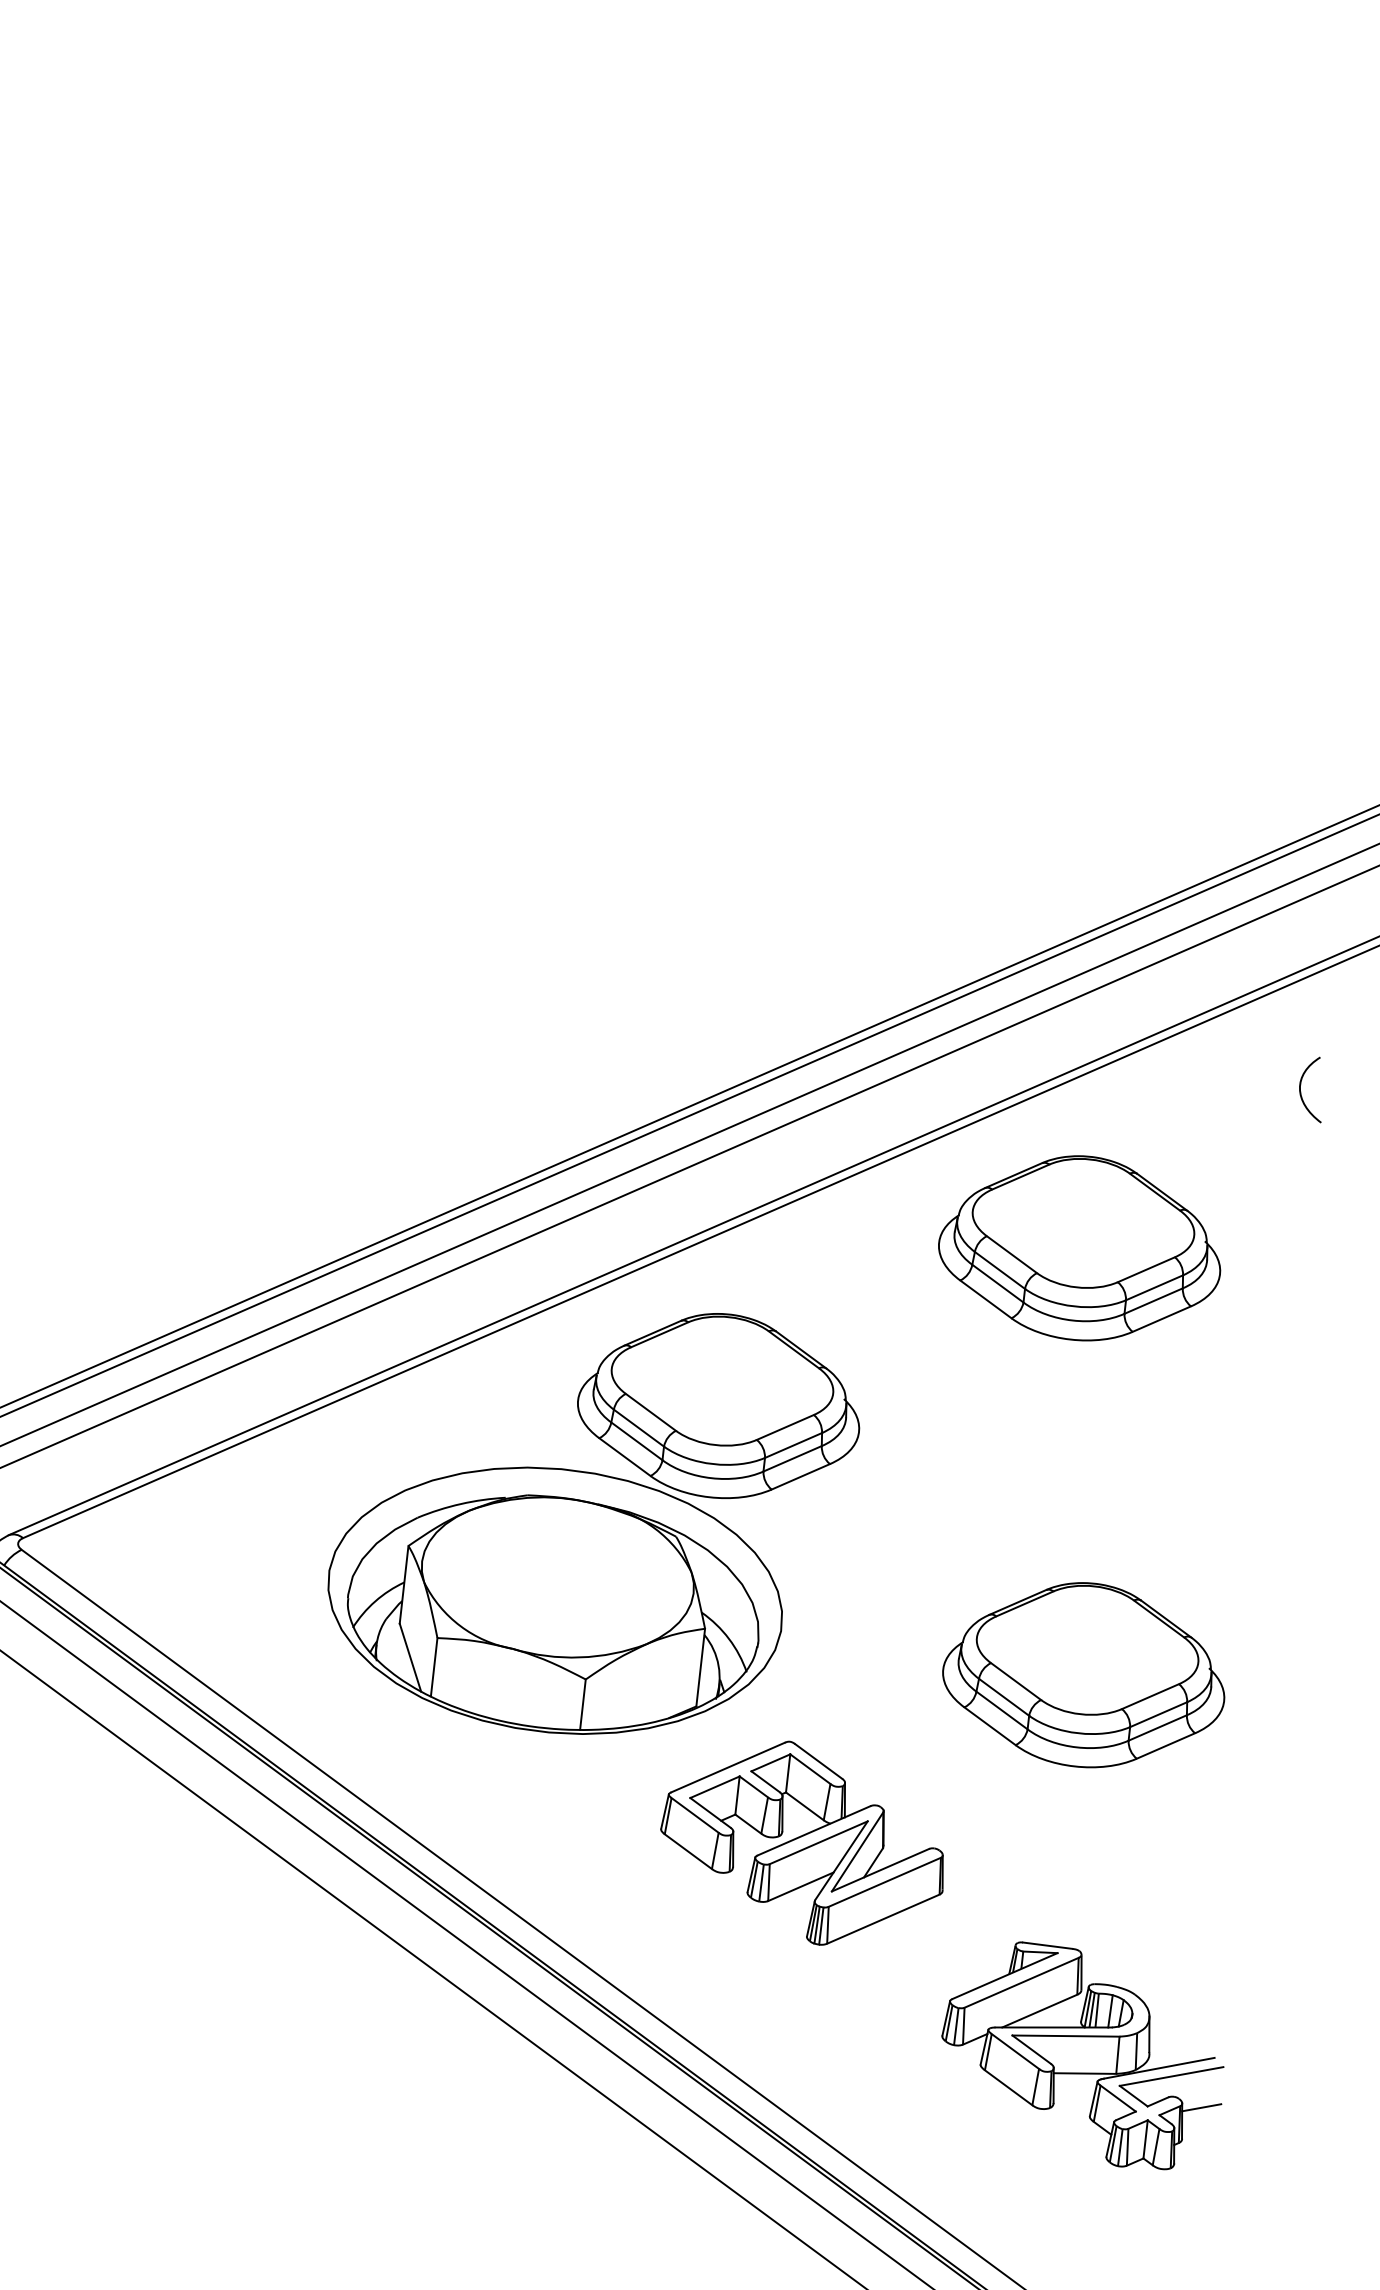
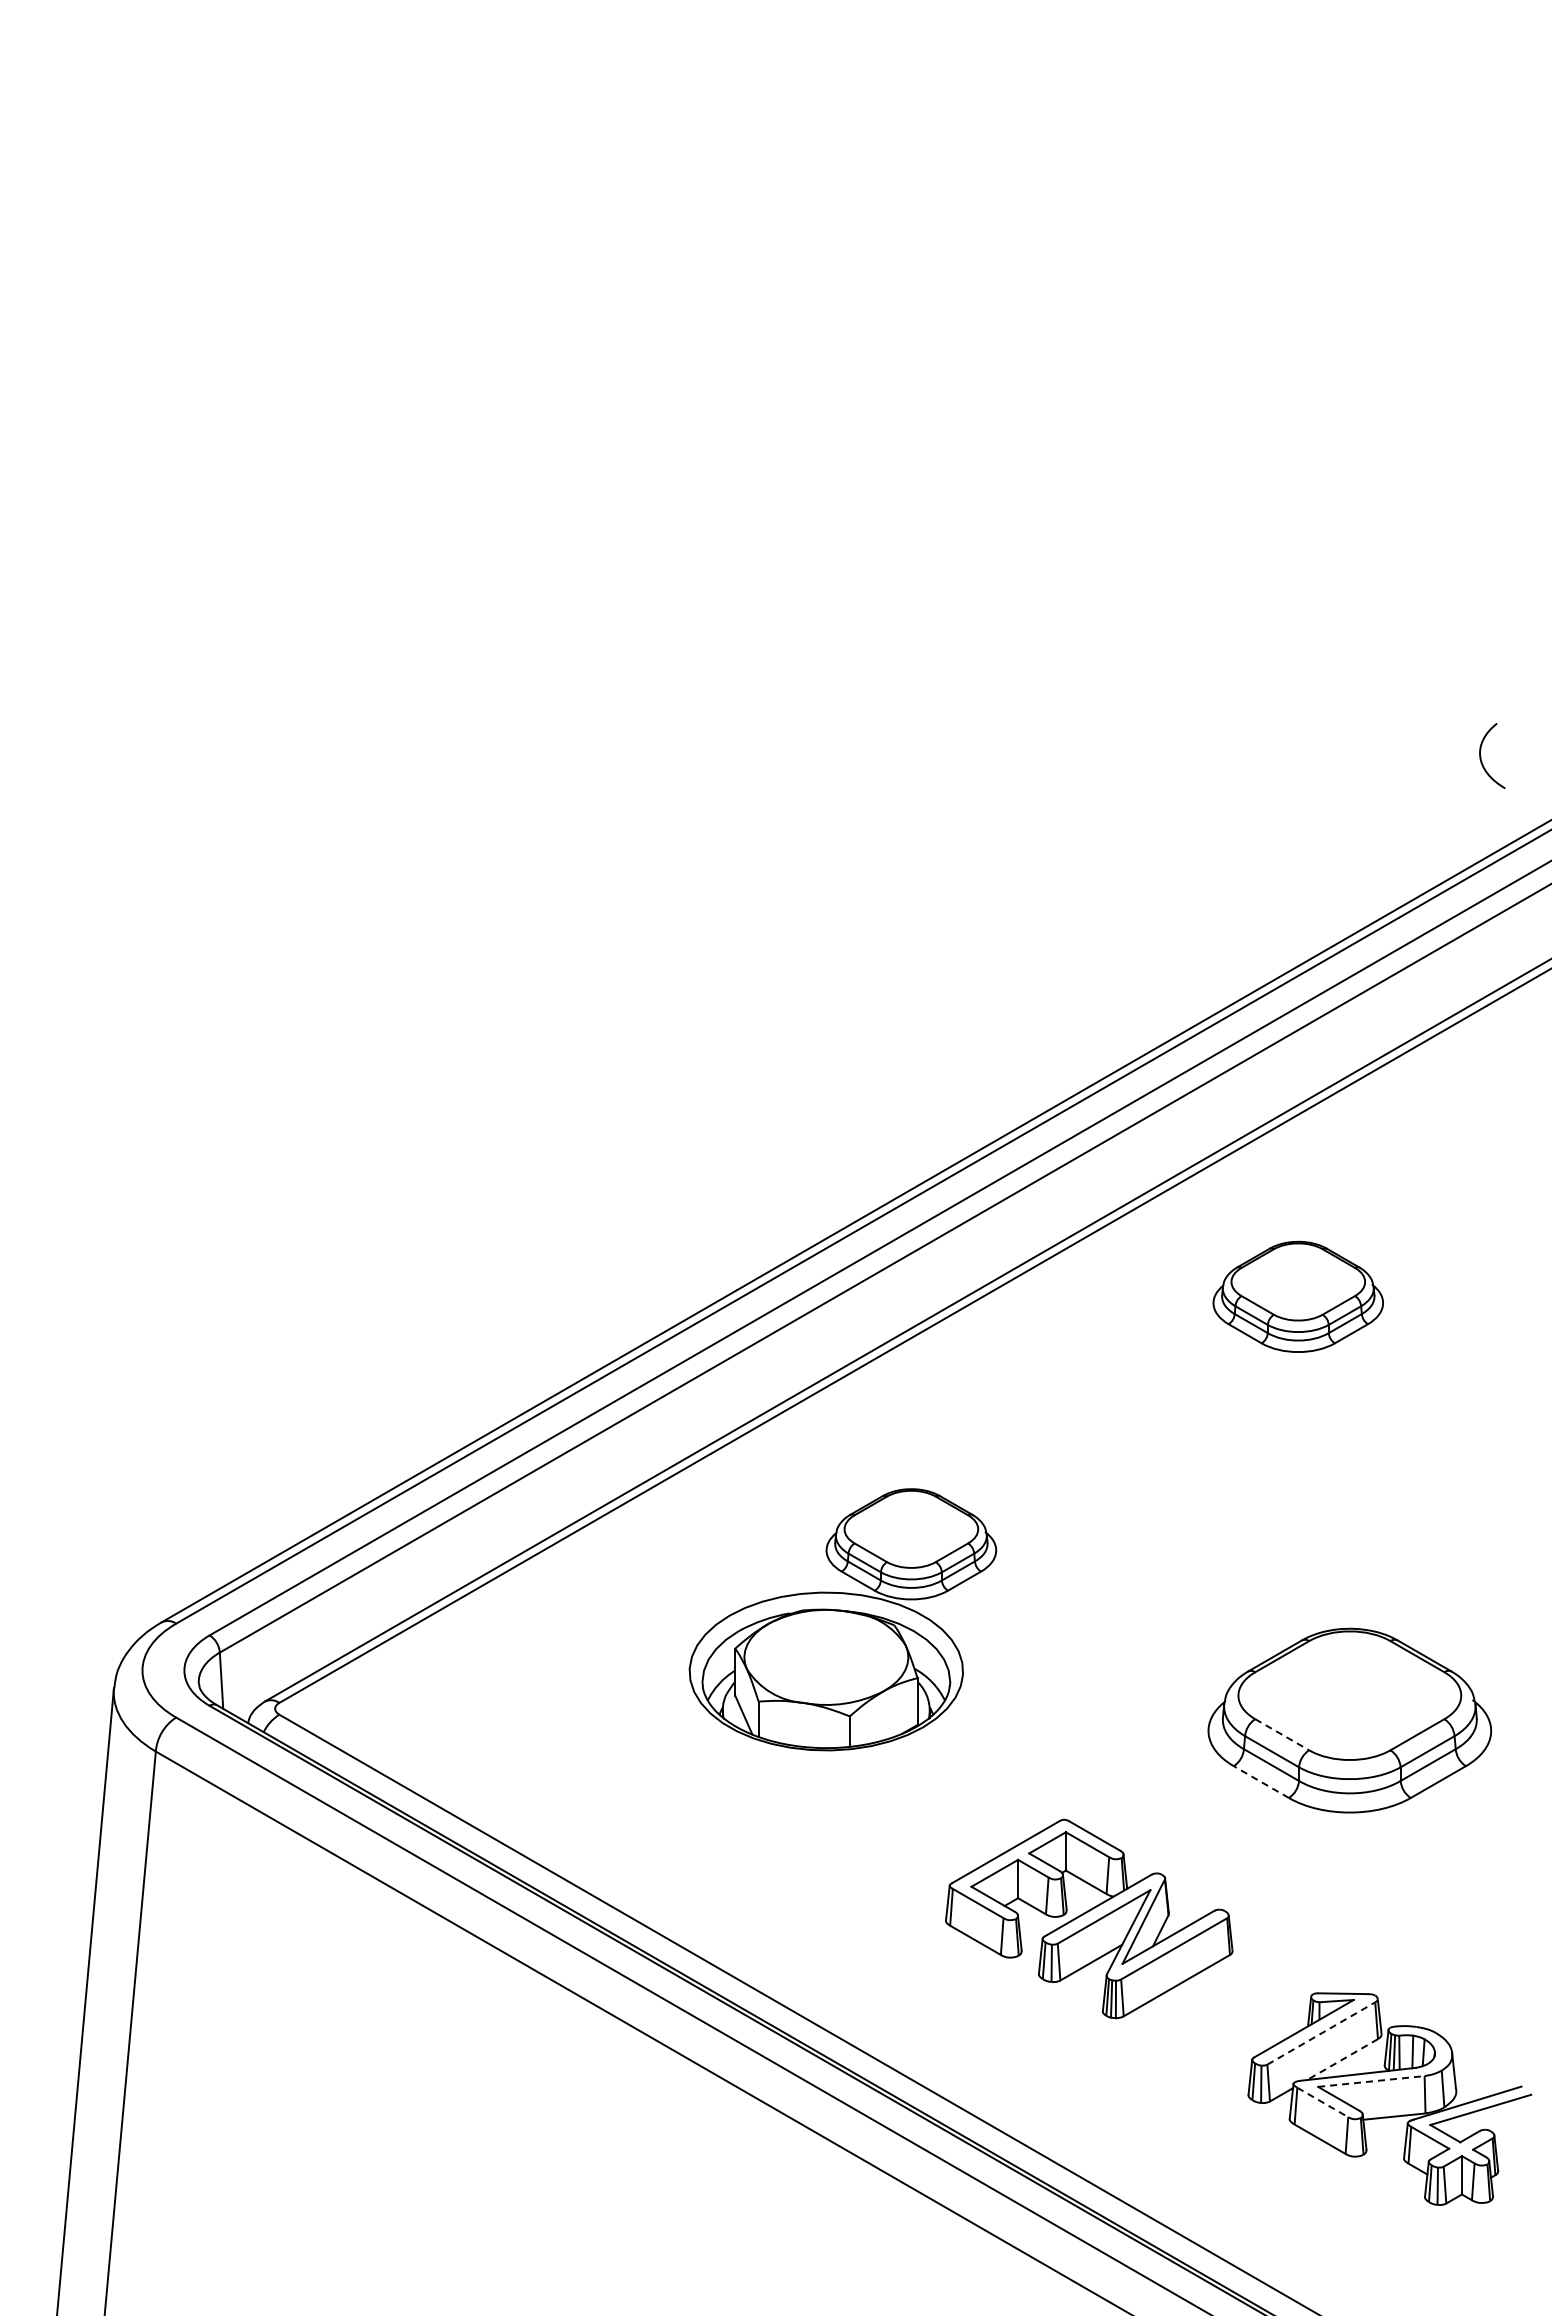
curve: (1301, 1088) -> (1481, 756), moved
part: (1081, 1247) -> (1298, 1296), size x0.6
part: (591, 1518) -> (842, 1619), size x0.6
line: (1016, 1681) -> (1282, 1734), solid -> dashed
line: (990, 1726) -> (1261, 1782), solid -> dashed
line: (1021, 1982) -> (1321, 2033), solid -> dashed
line: (1039, 2011) -> (1342, 2059), solid -> dashed
line: (1066, 2036) -> (1371, 2081), solid -> dashed
line: (1016, 2051) -> (1323, 2102), solid -> dashed
line: (1202, 2107) -> (1514, 2137), removed

